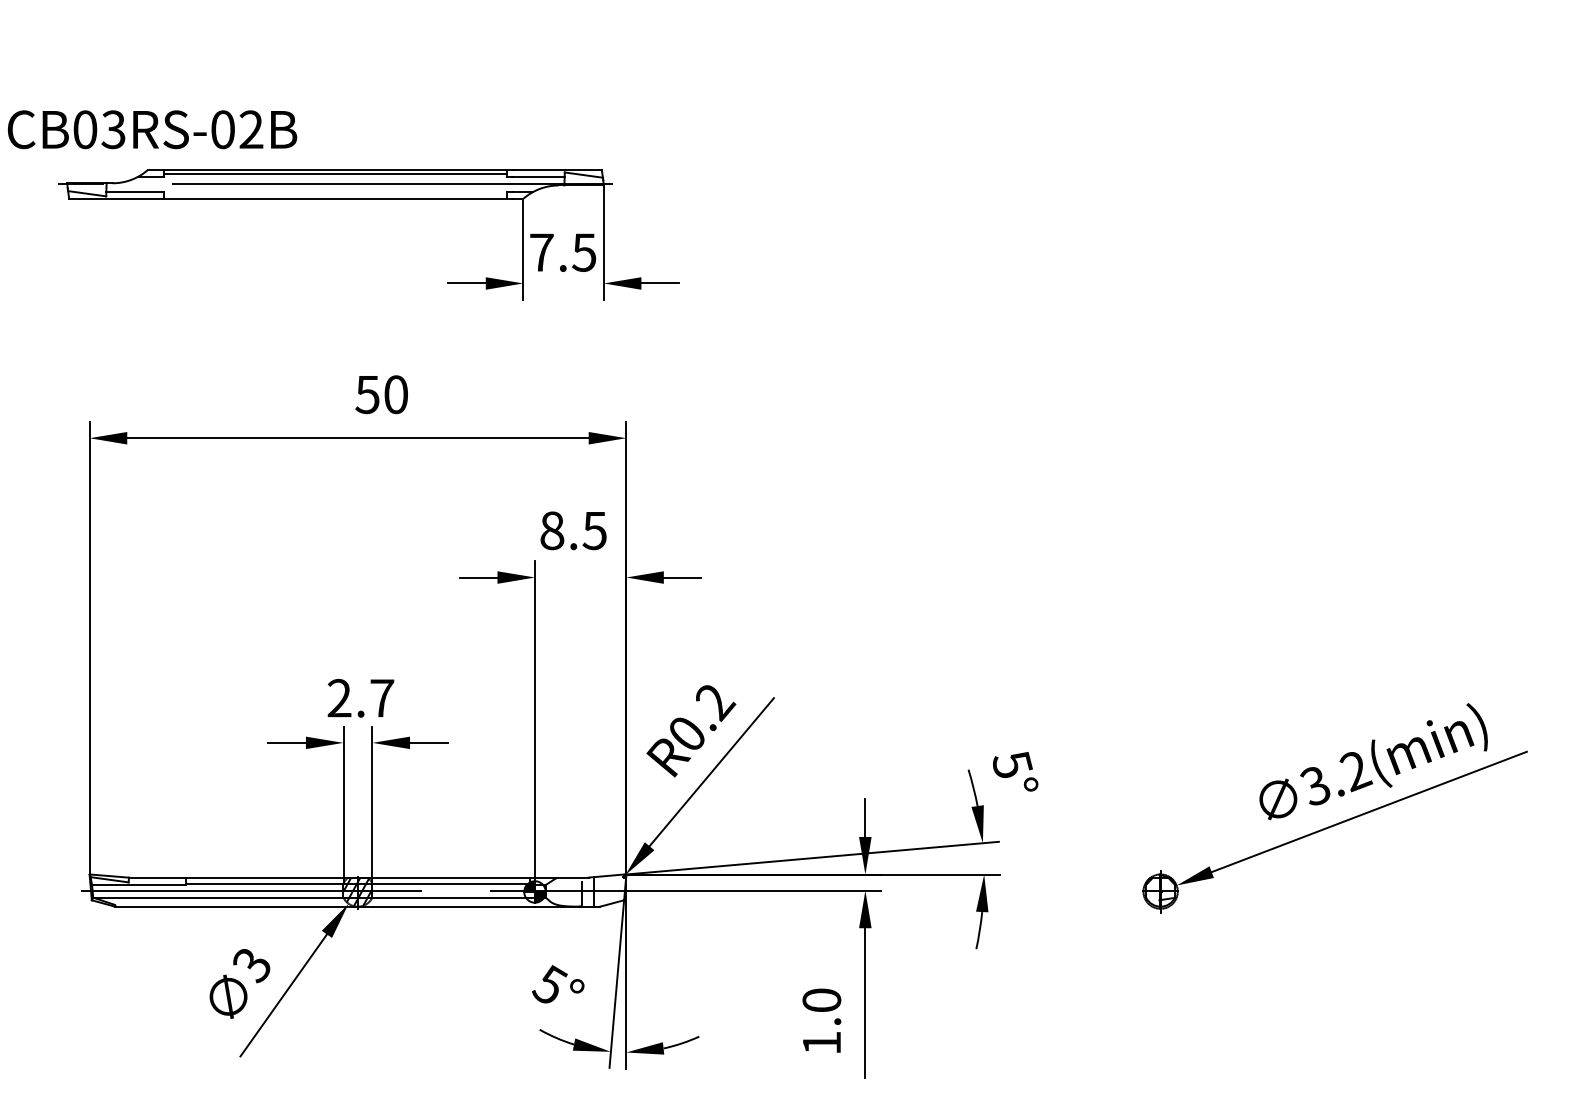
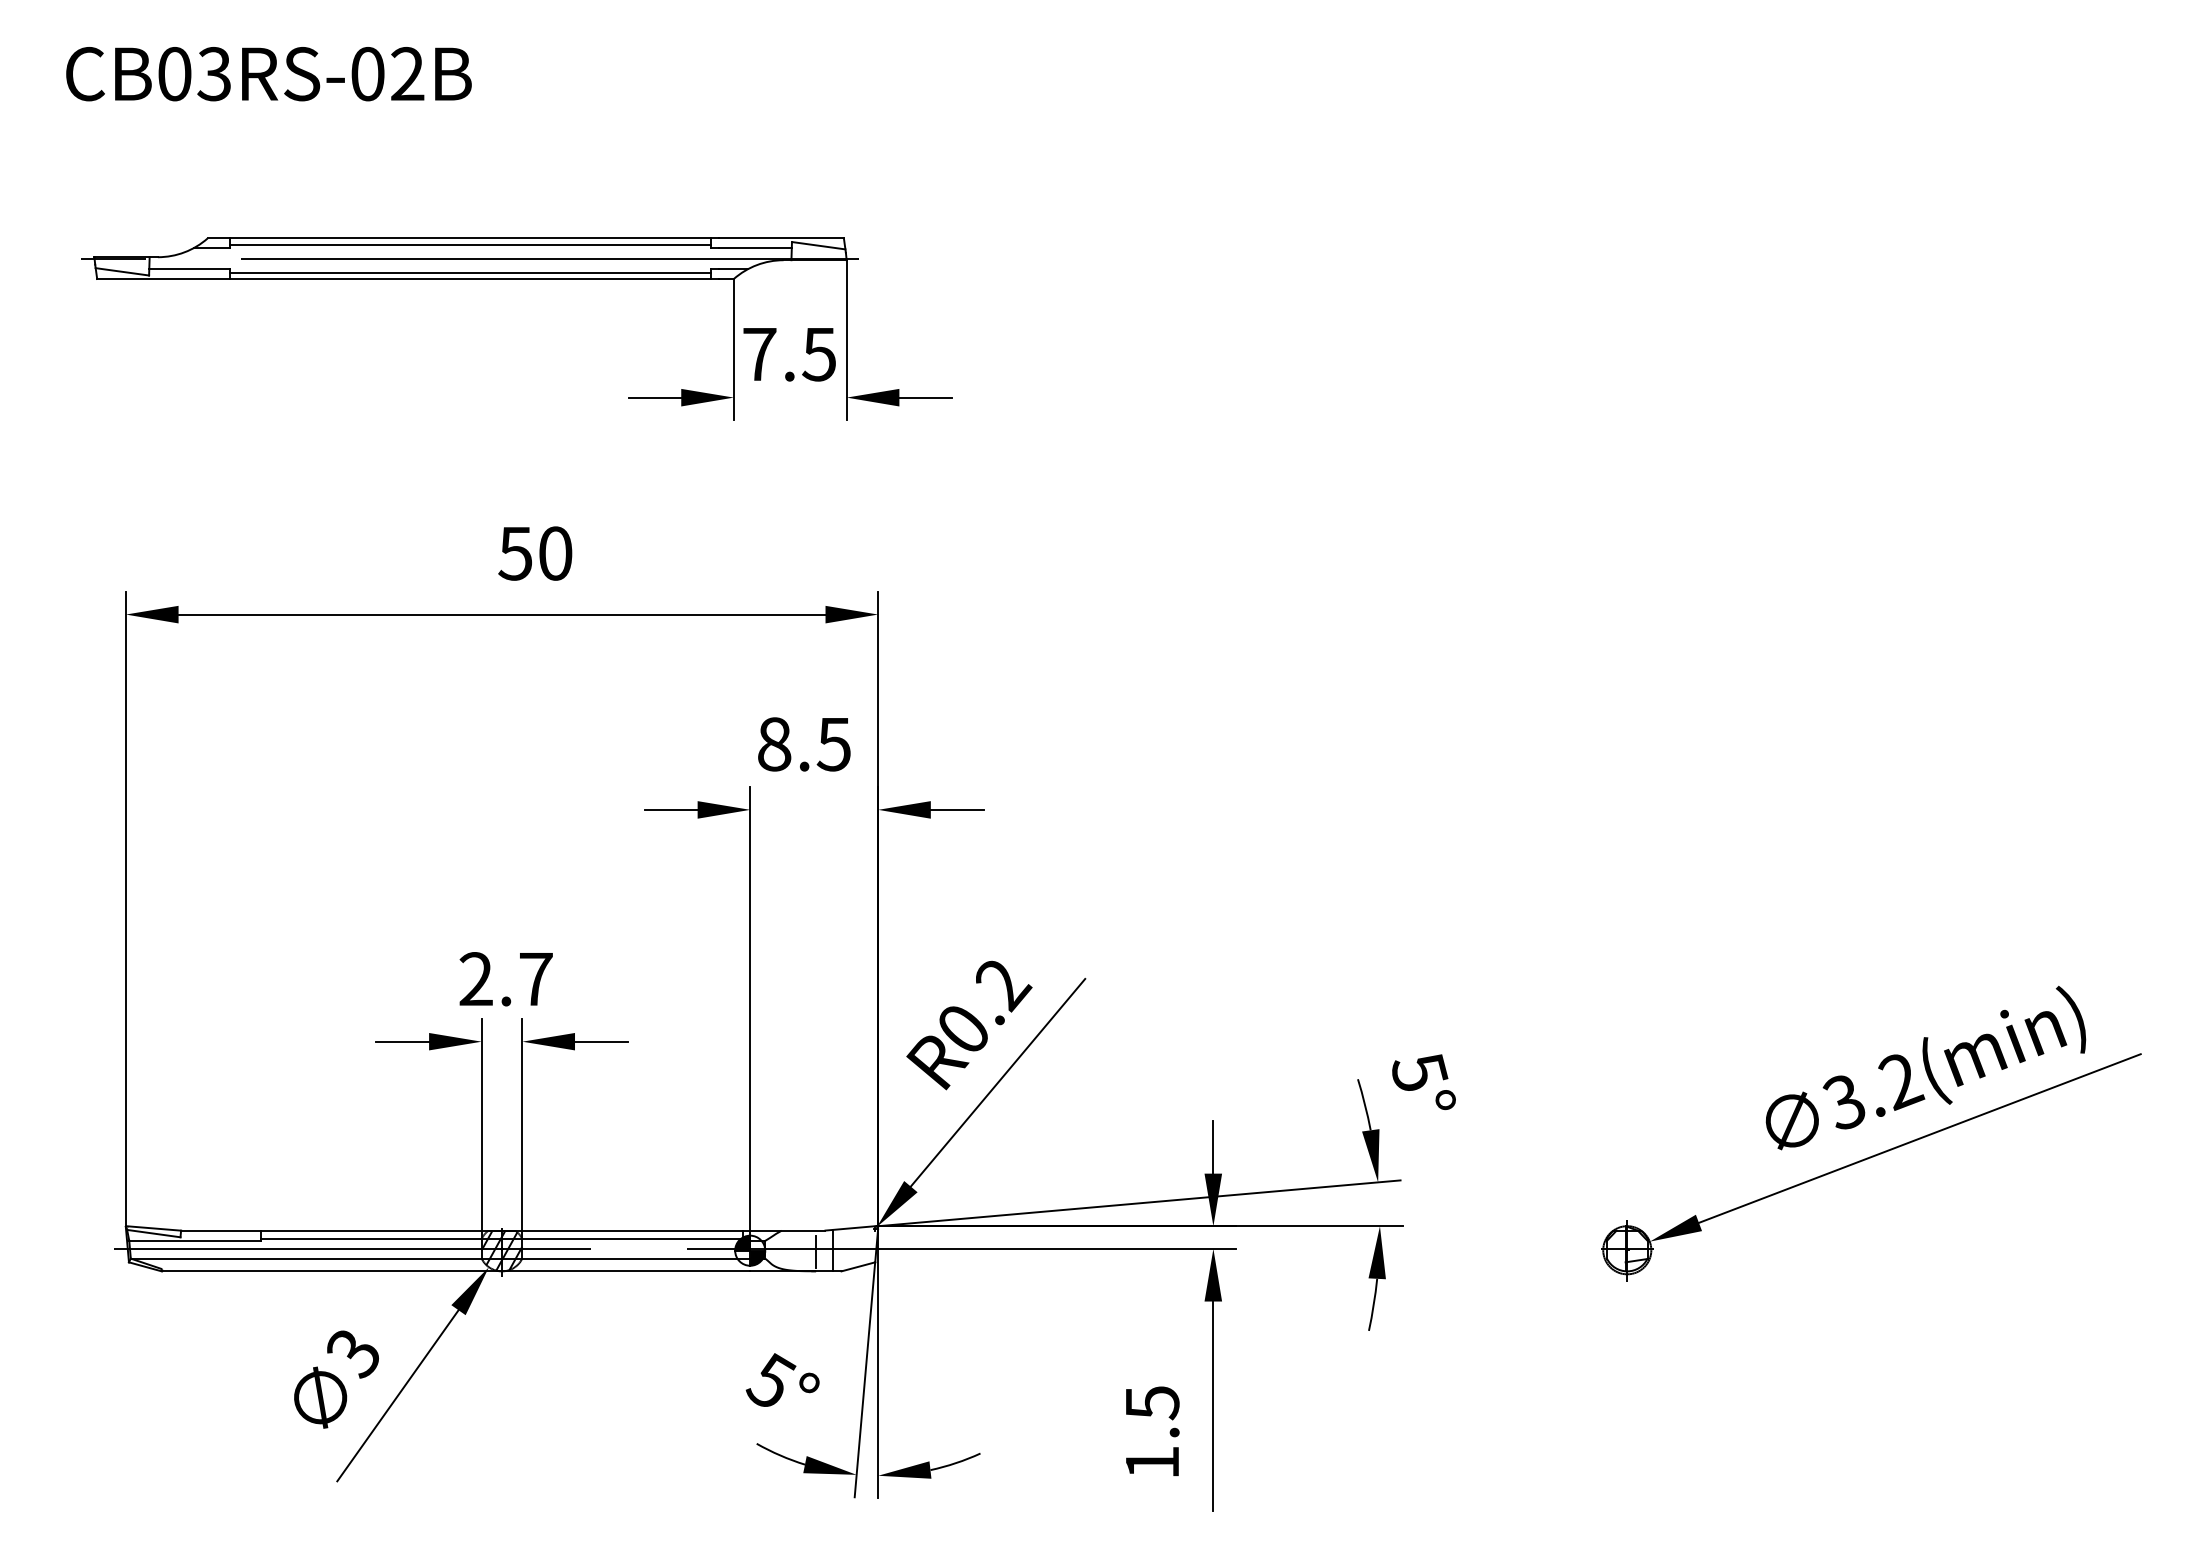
text: (152, 130) -> (268, 74), moved
line: (335, 194) -> (470, 272), added
text: (821, 1000) -> (1152, 1403), 1.0 -> 1.5

